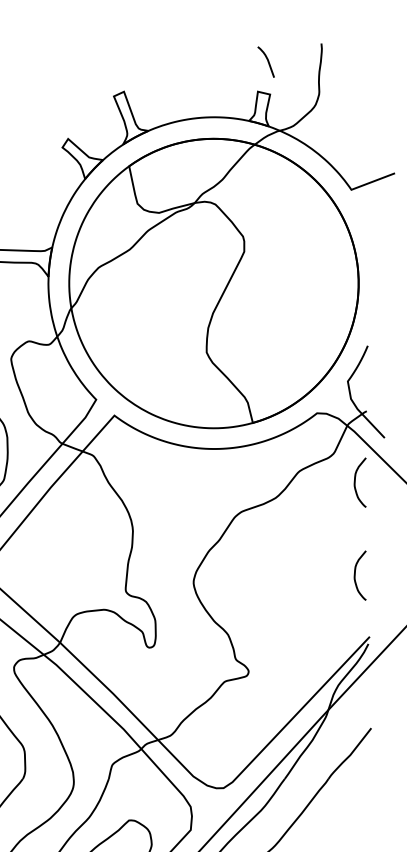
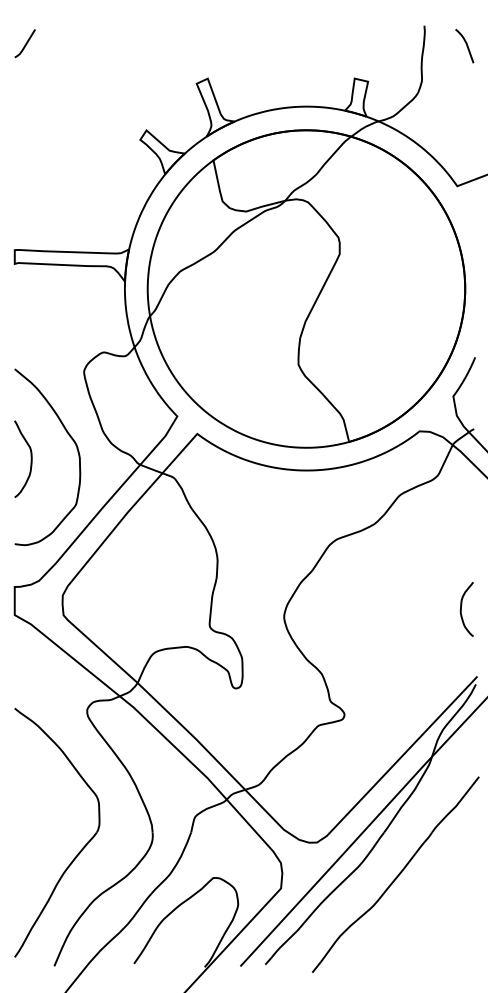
curve: (267, 62) -> (466, 46), moved
curve: (355, 482) -> (461, 507), removed

